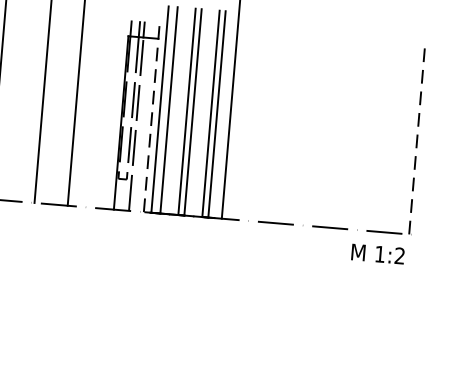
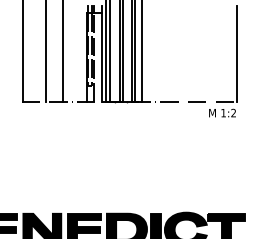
line: (150, 117) -> (101, 53), dashed -> solid
line: (417, 139) -> (237, 53), dashed -> solid

